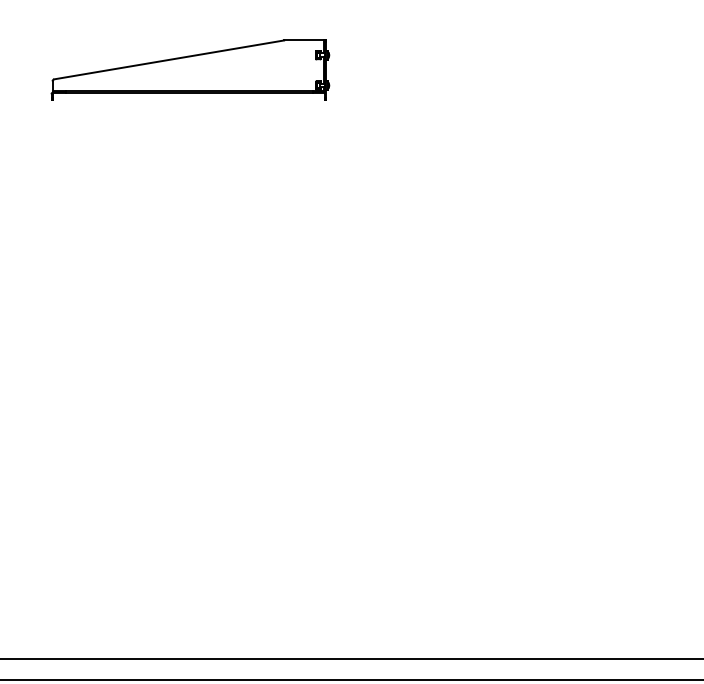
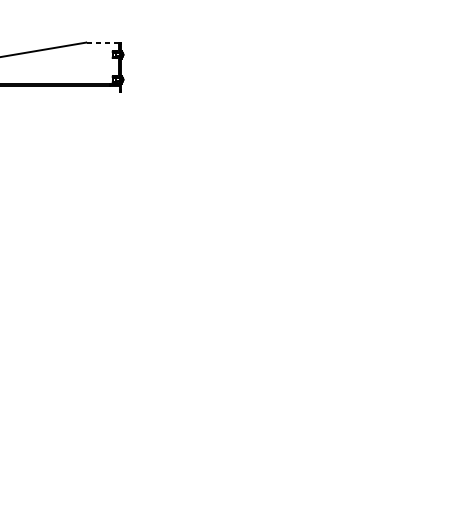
line: (304, 40) -> (102, 42), solid -> dashed

